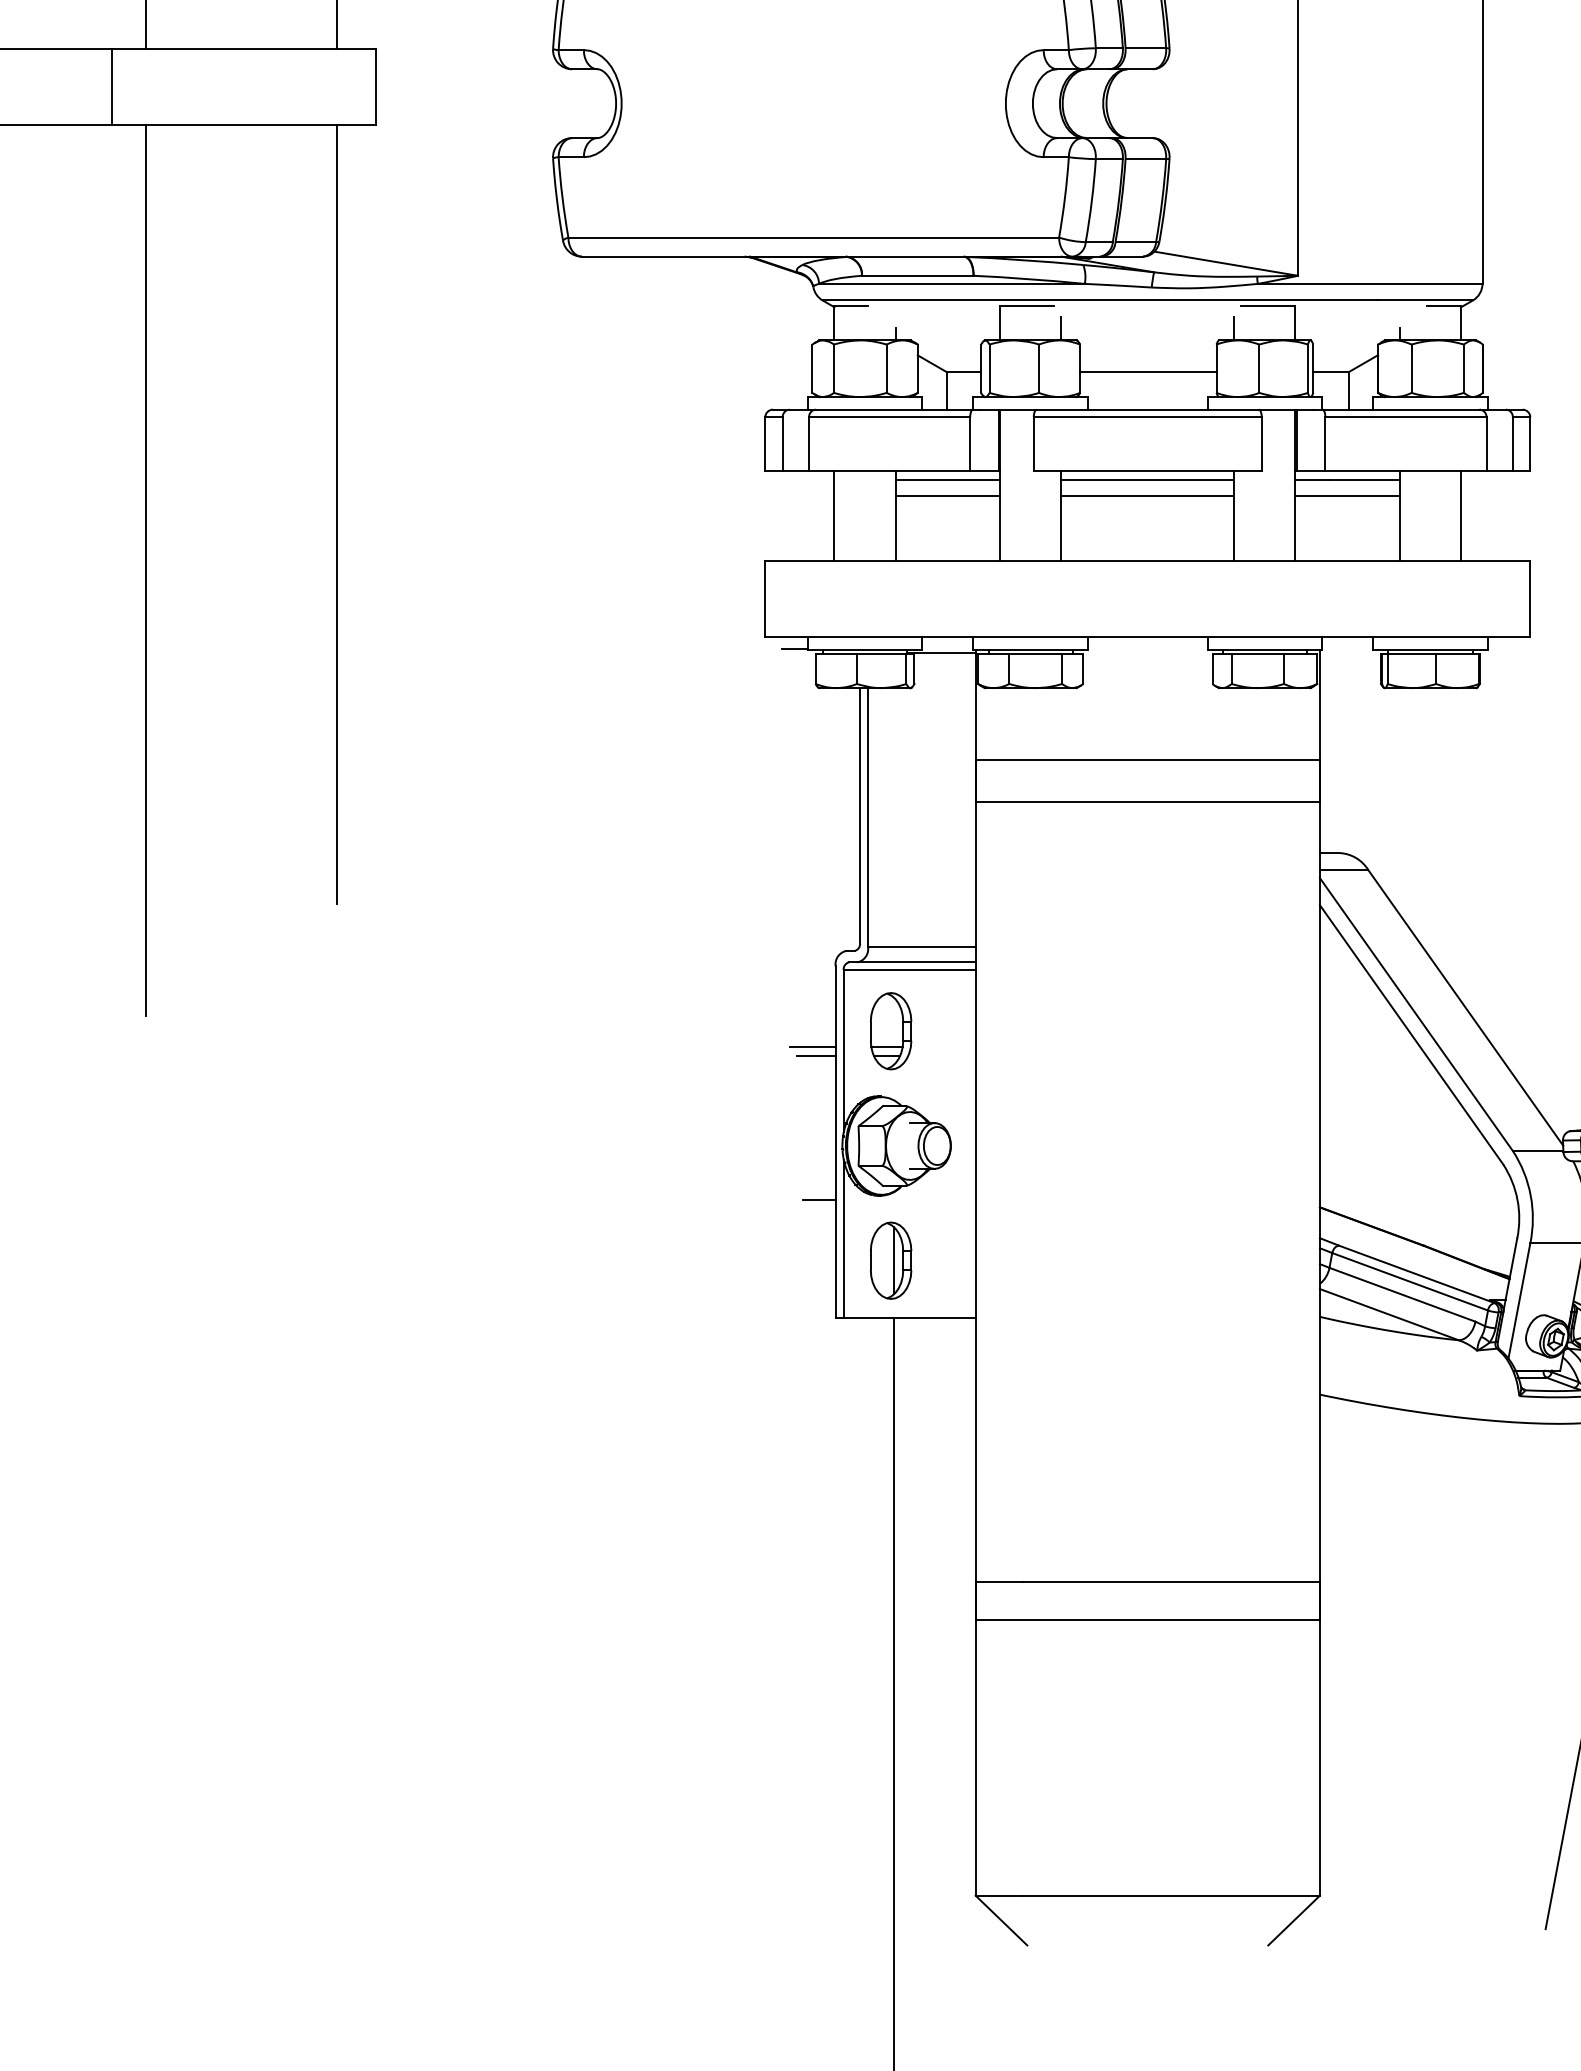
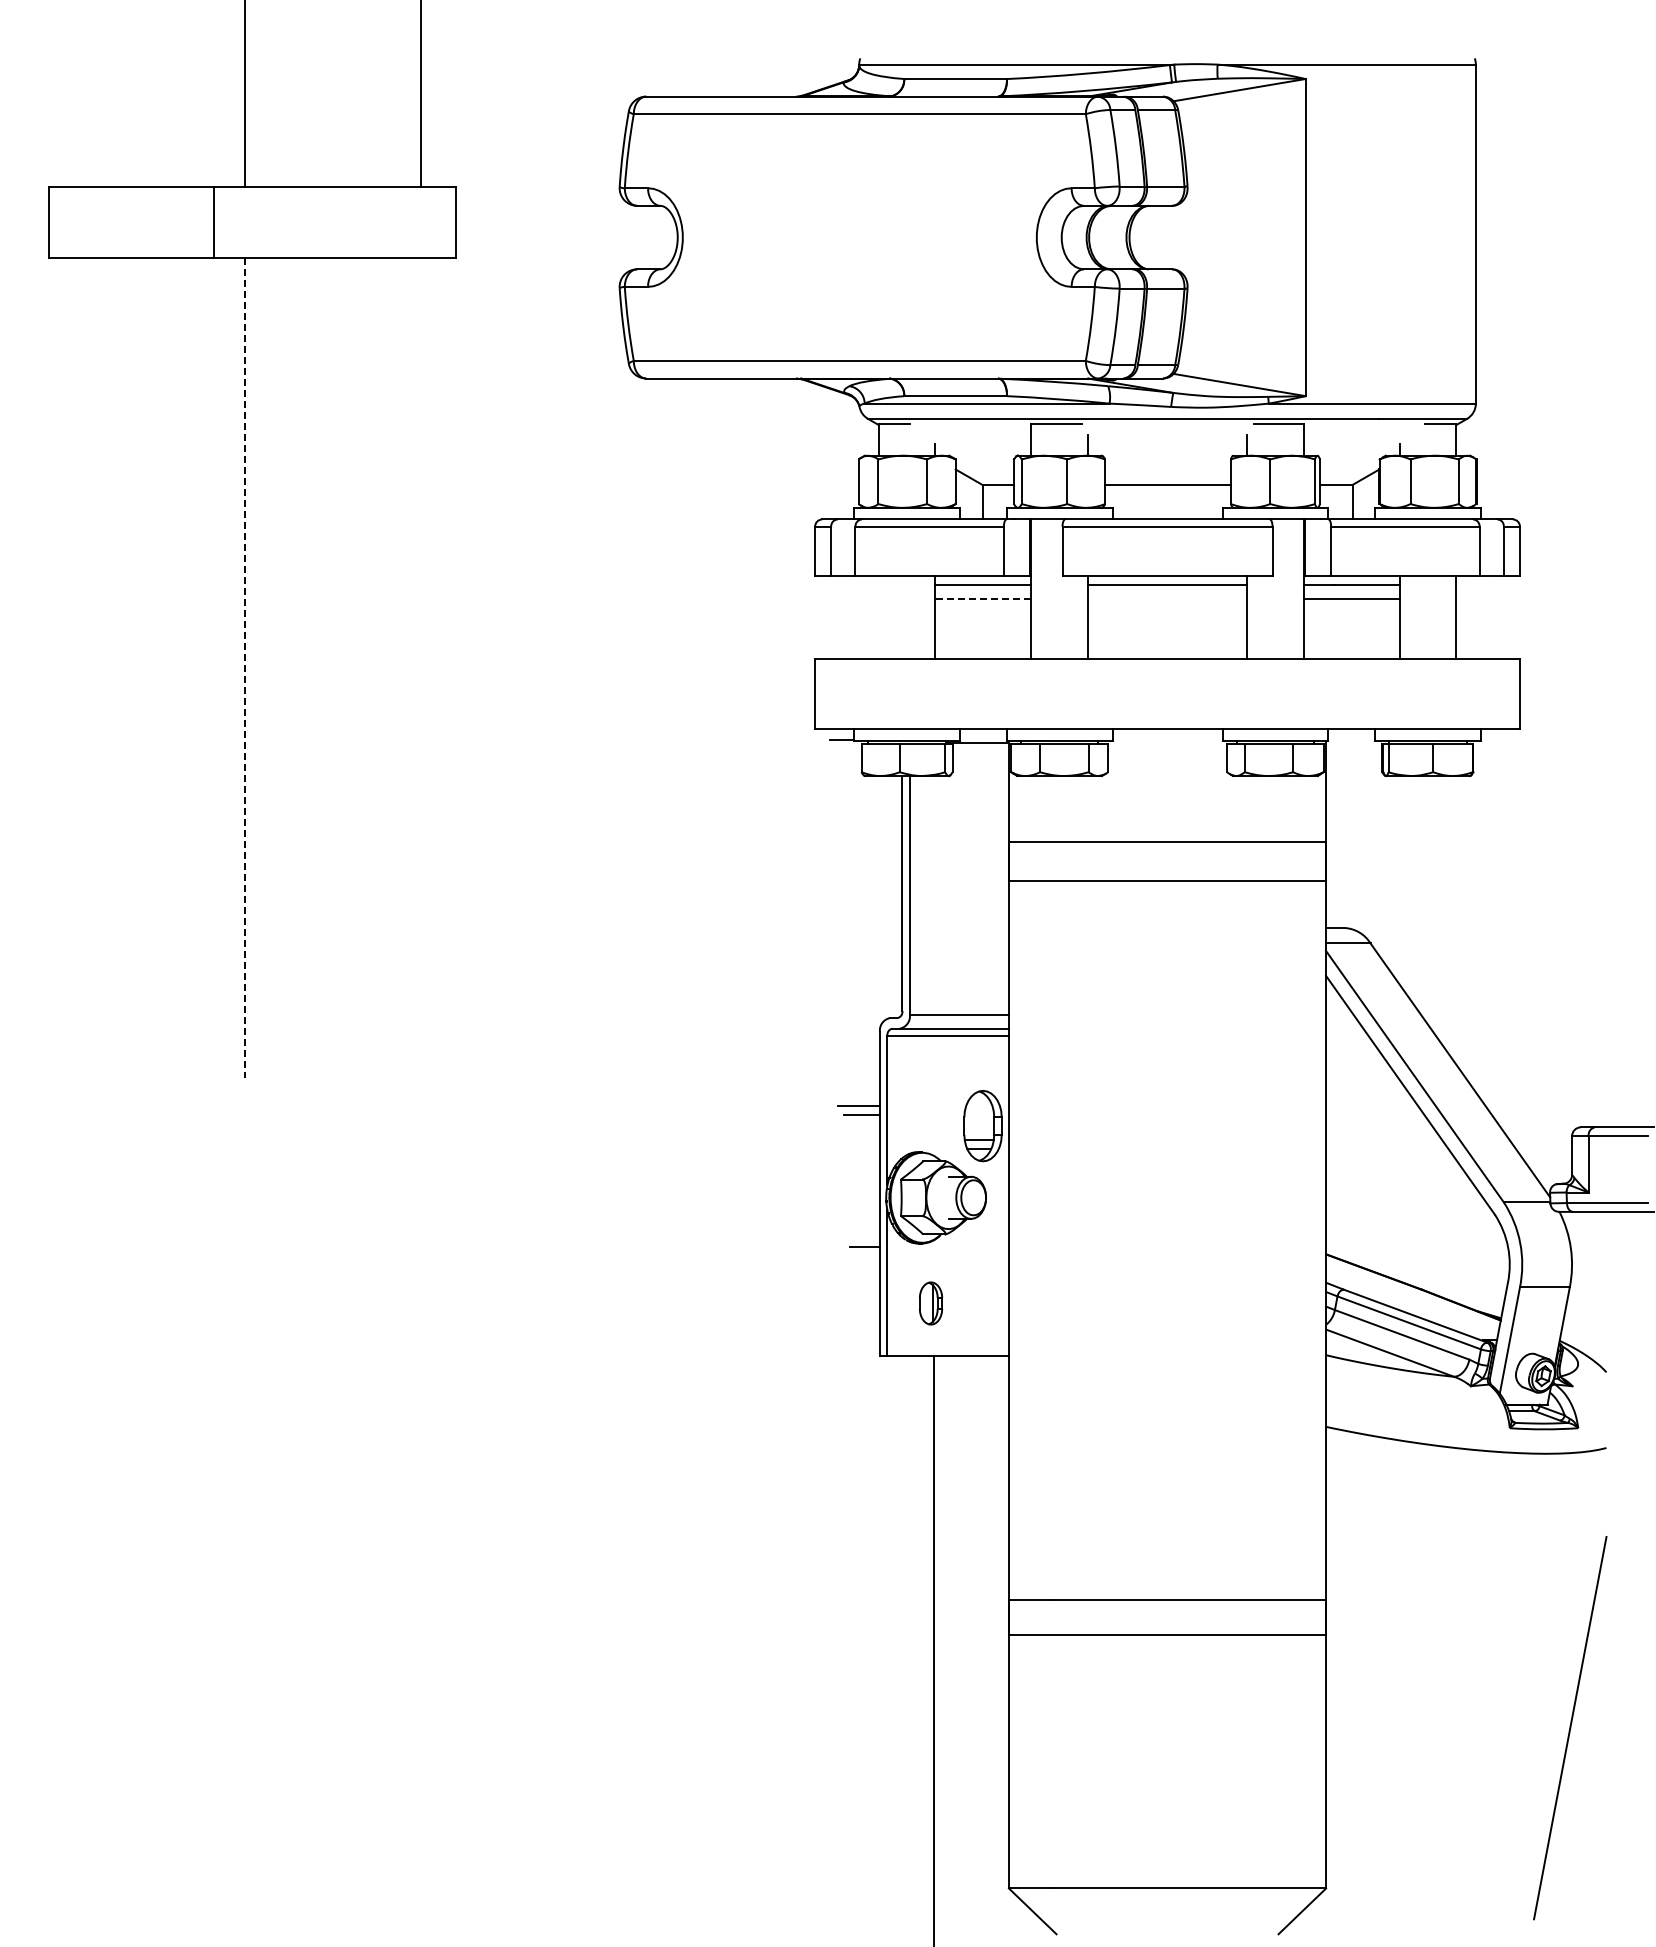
line: (946, 495) -> (982, 598), solid -> dashed
line: (1147, 495) -> (1167, 598), removed
line: (336, 513) -> (420, 615), removed
line: (834, 514) -> (878, 616), removed
line: (145, 571) -> (244, 668), solid -> dashed
part: (890, 1031) -> (982, 1126), moved
part: (890, 1260) -> (930, 1303), size x0.6

